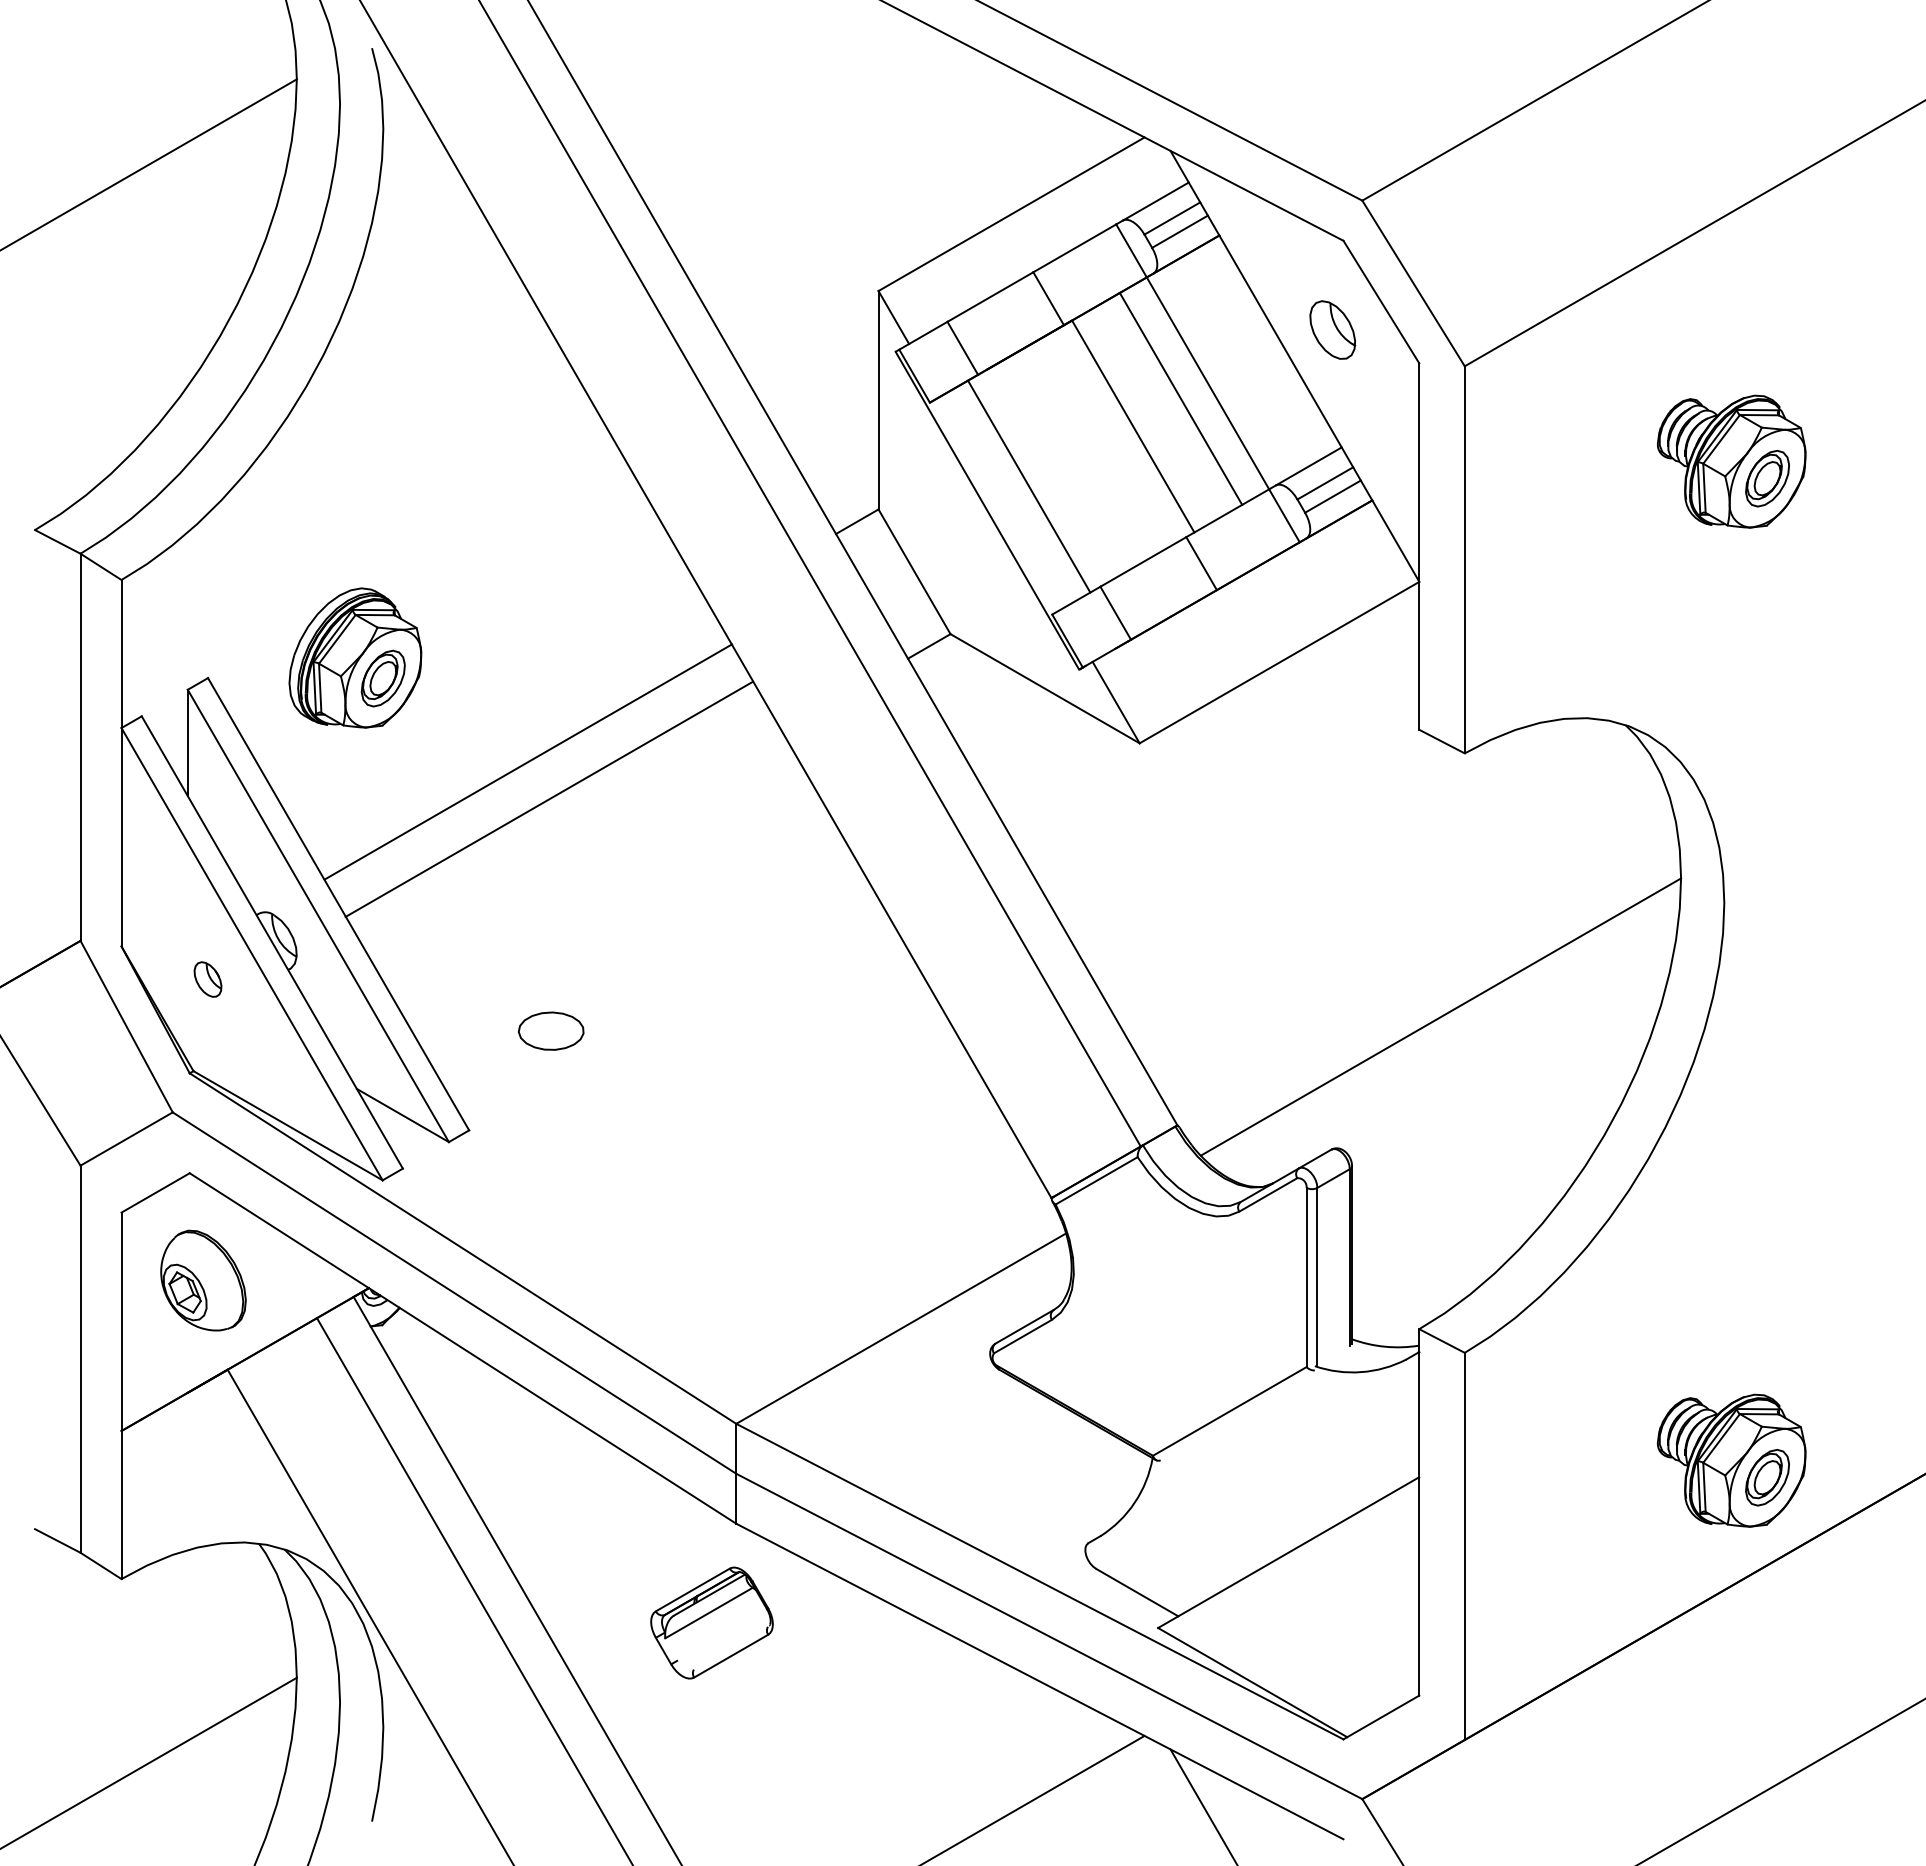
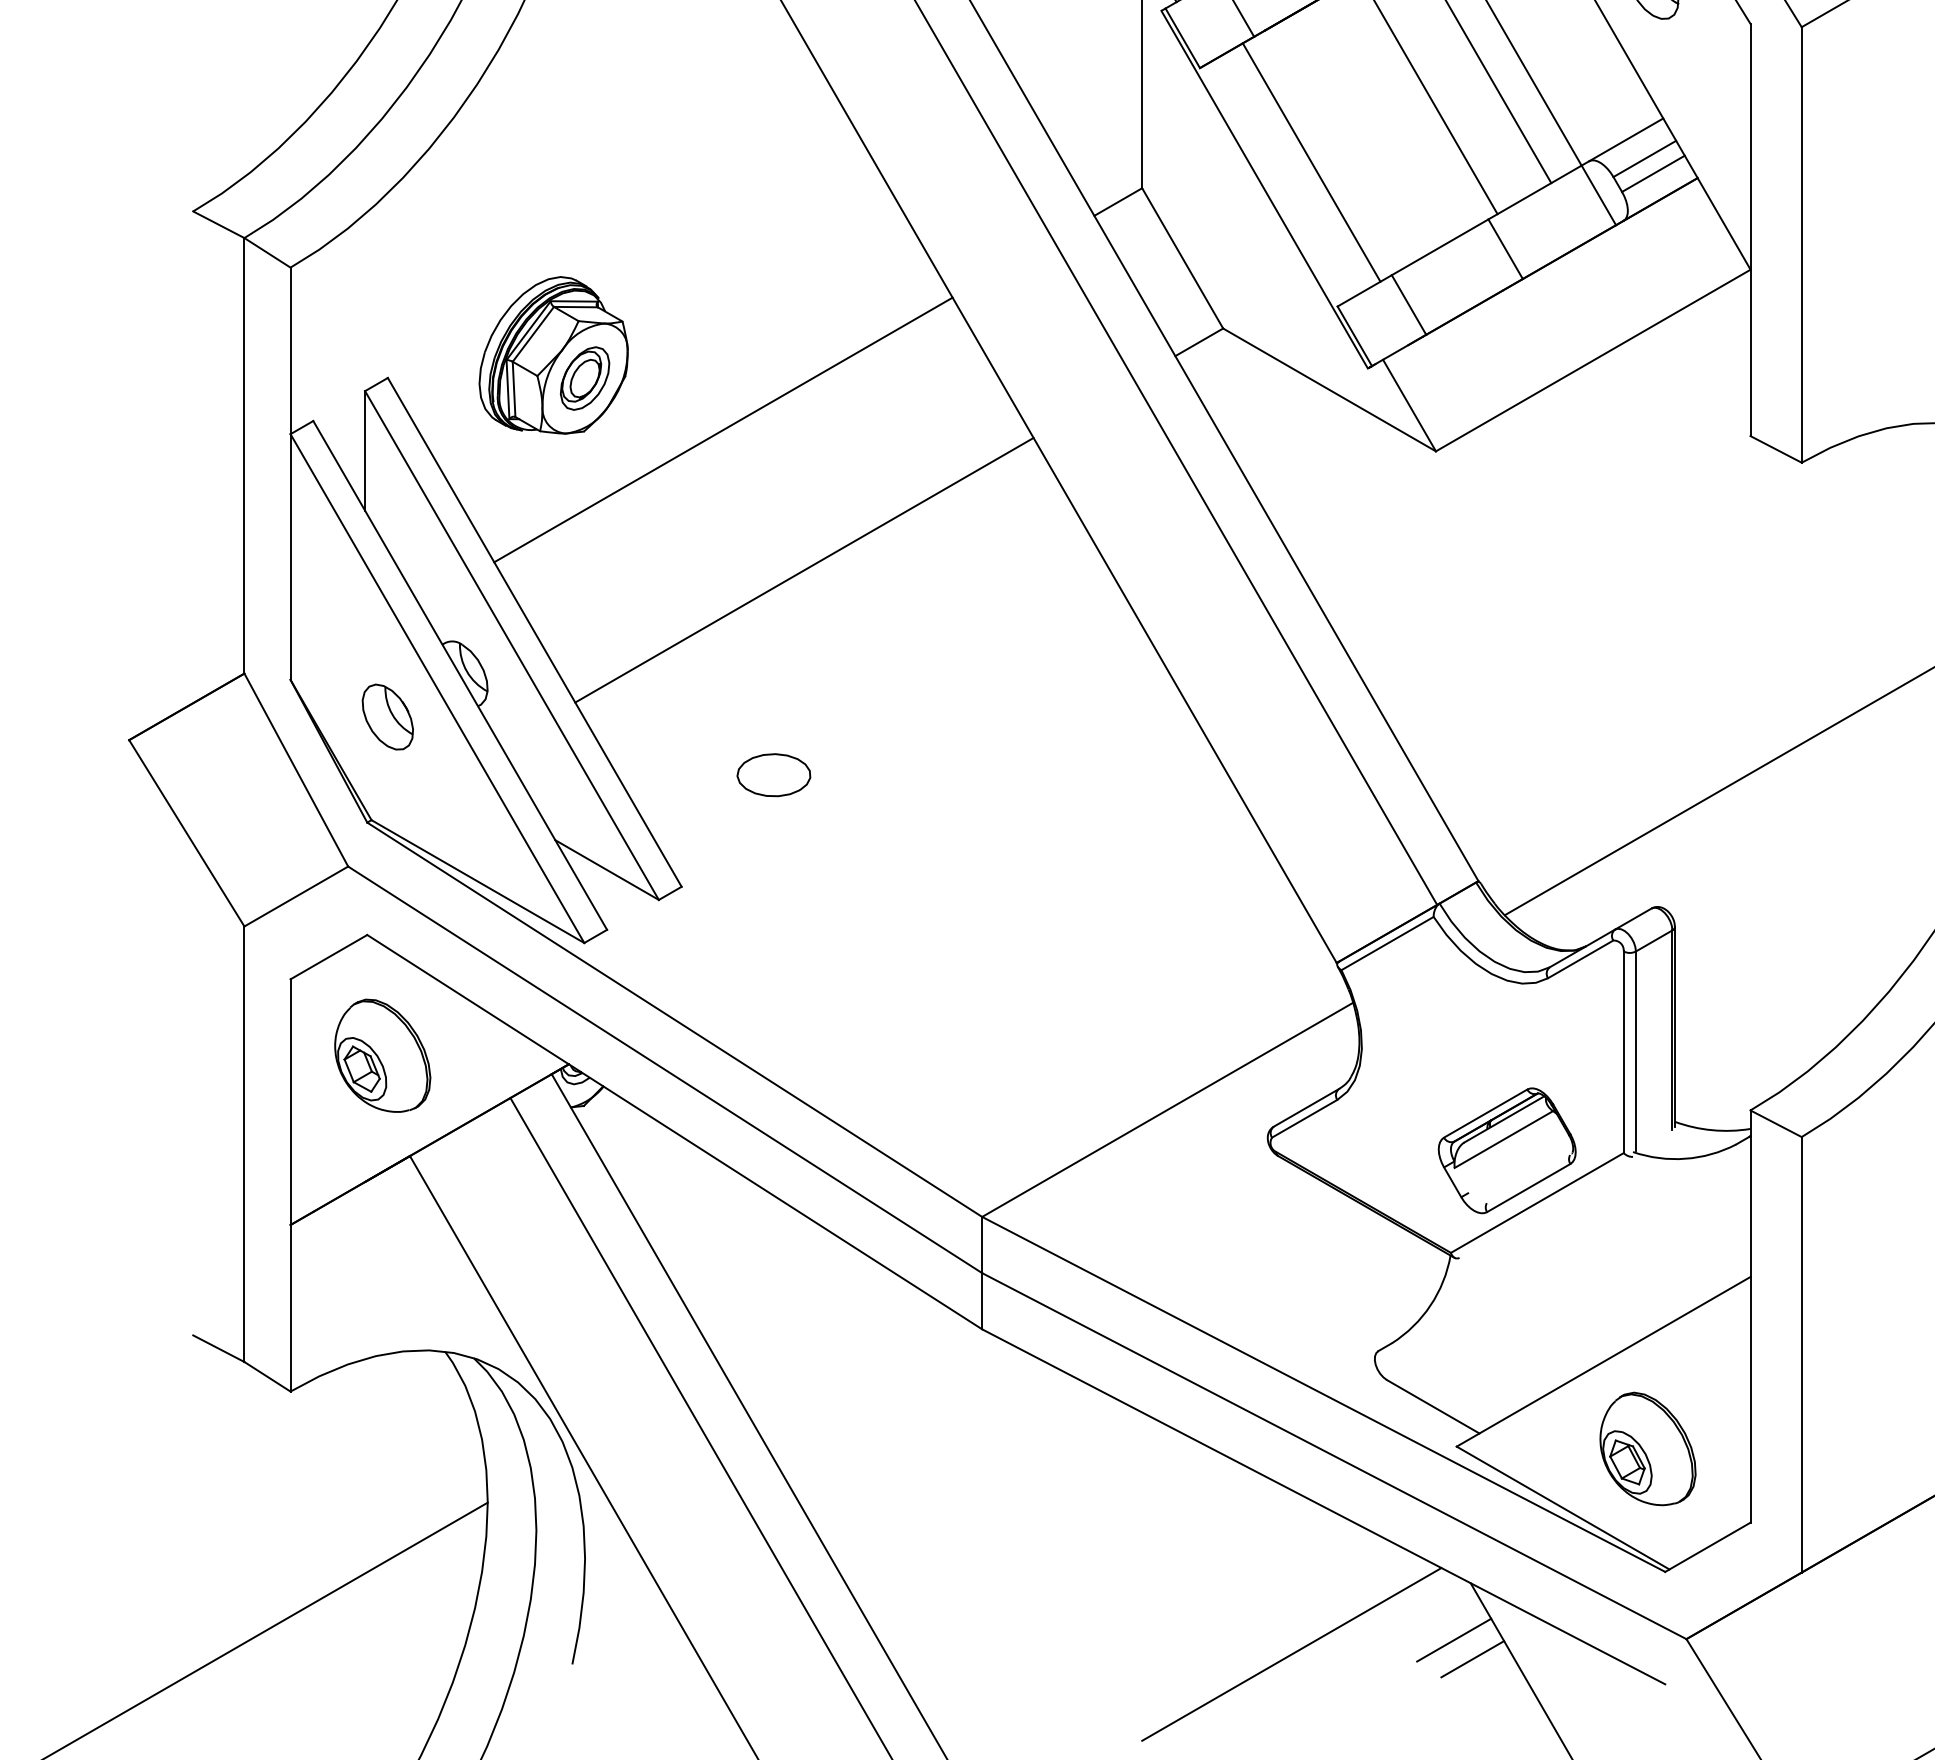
line: (528, 761) -> (804, 569), moved
line: (549, 798) -> (723, 429), moved
part: (207, 979) -> (387, 717), size x1.67
part: (711, 1622) -> (1506, 1150), moved
part: (1328, 1629) -> (1648, 1448), added
line: (1155, 1800) -> (1453, 1640), added
line: (1172, 1816) -> (1472, 1658), added

